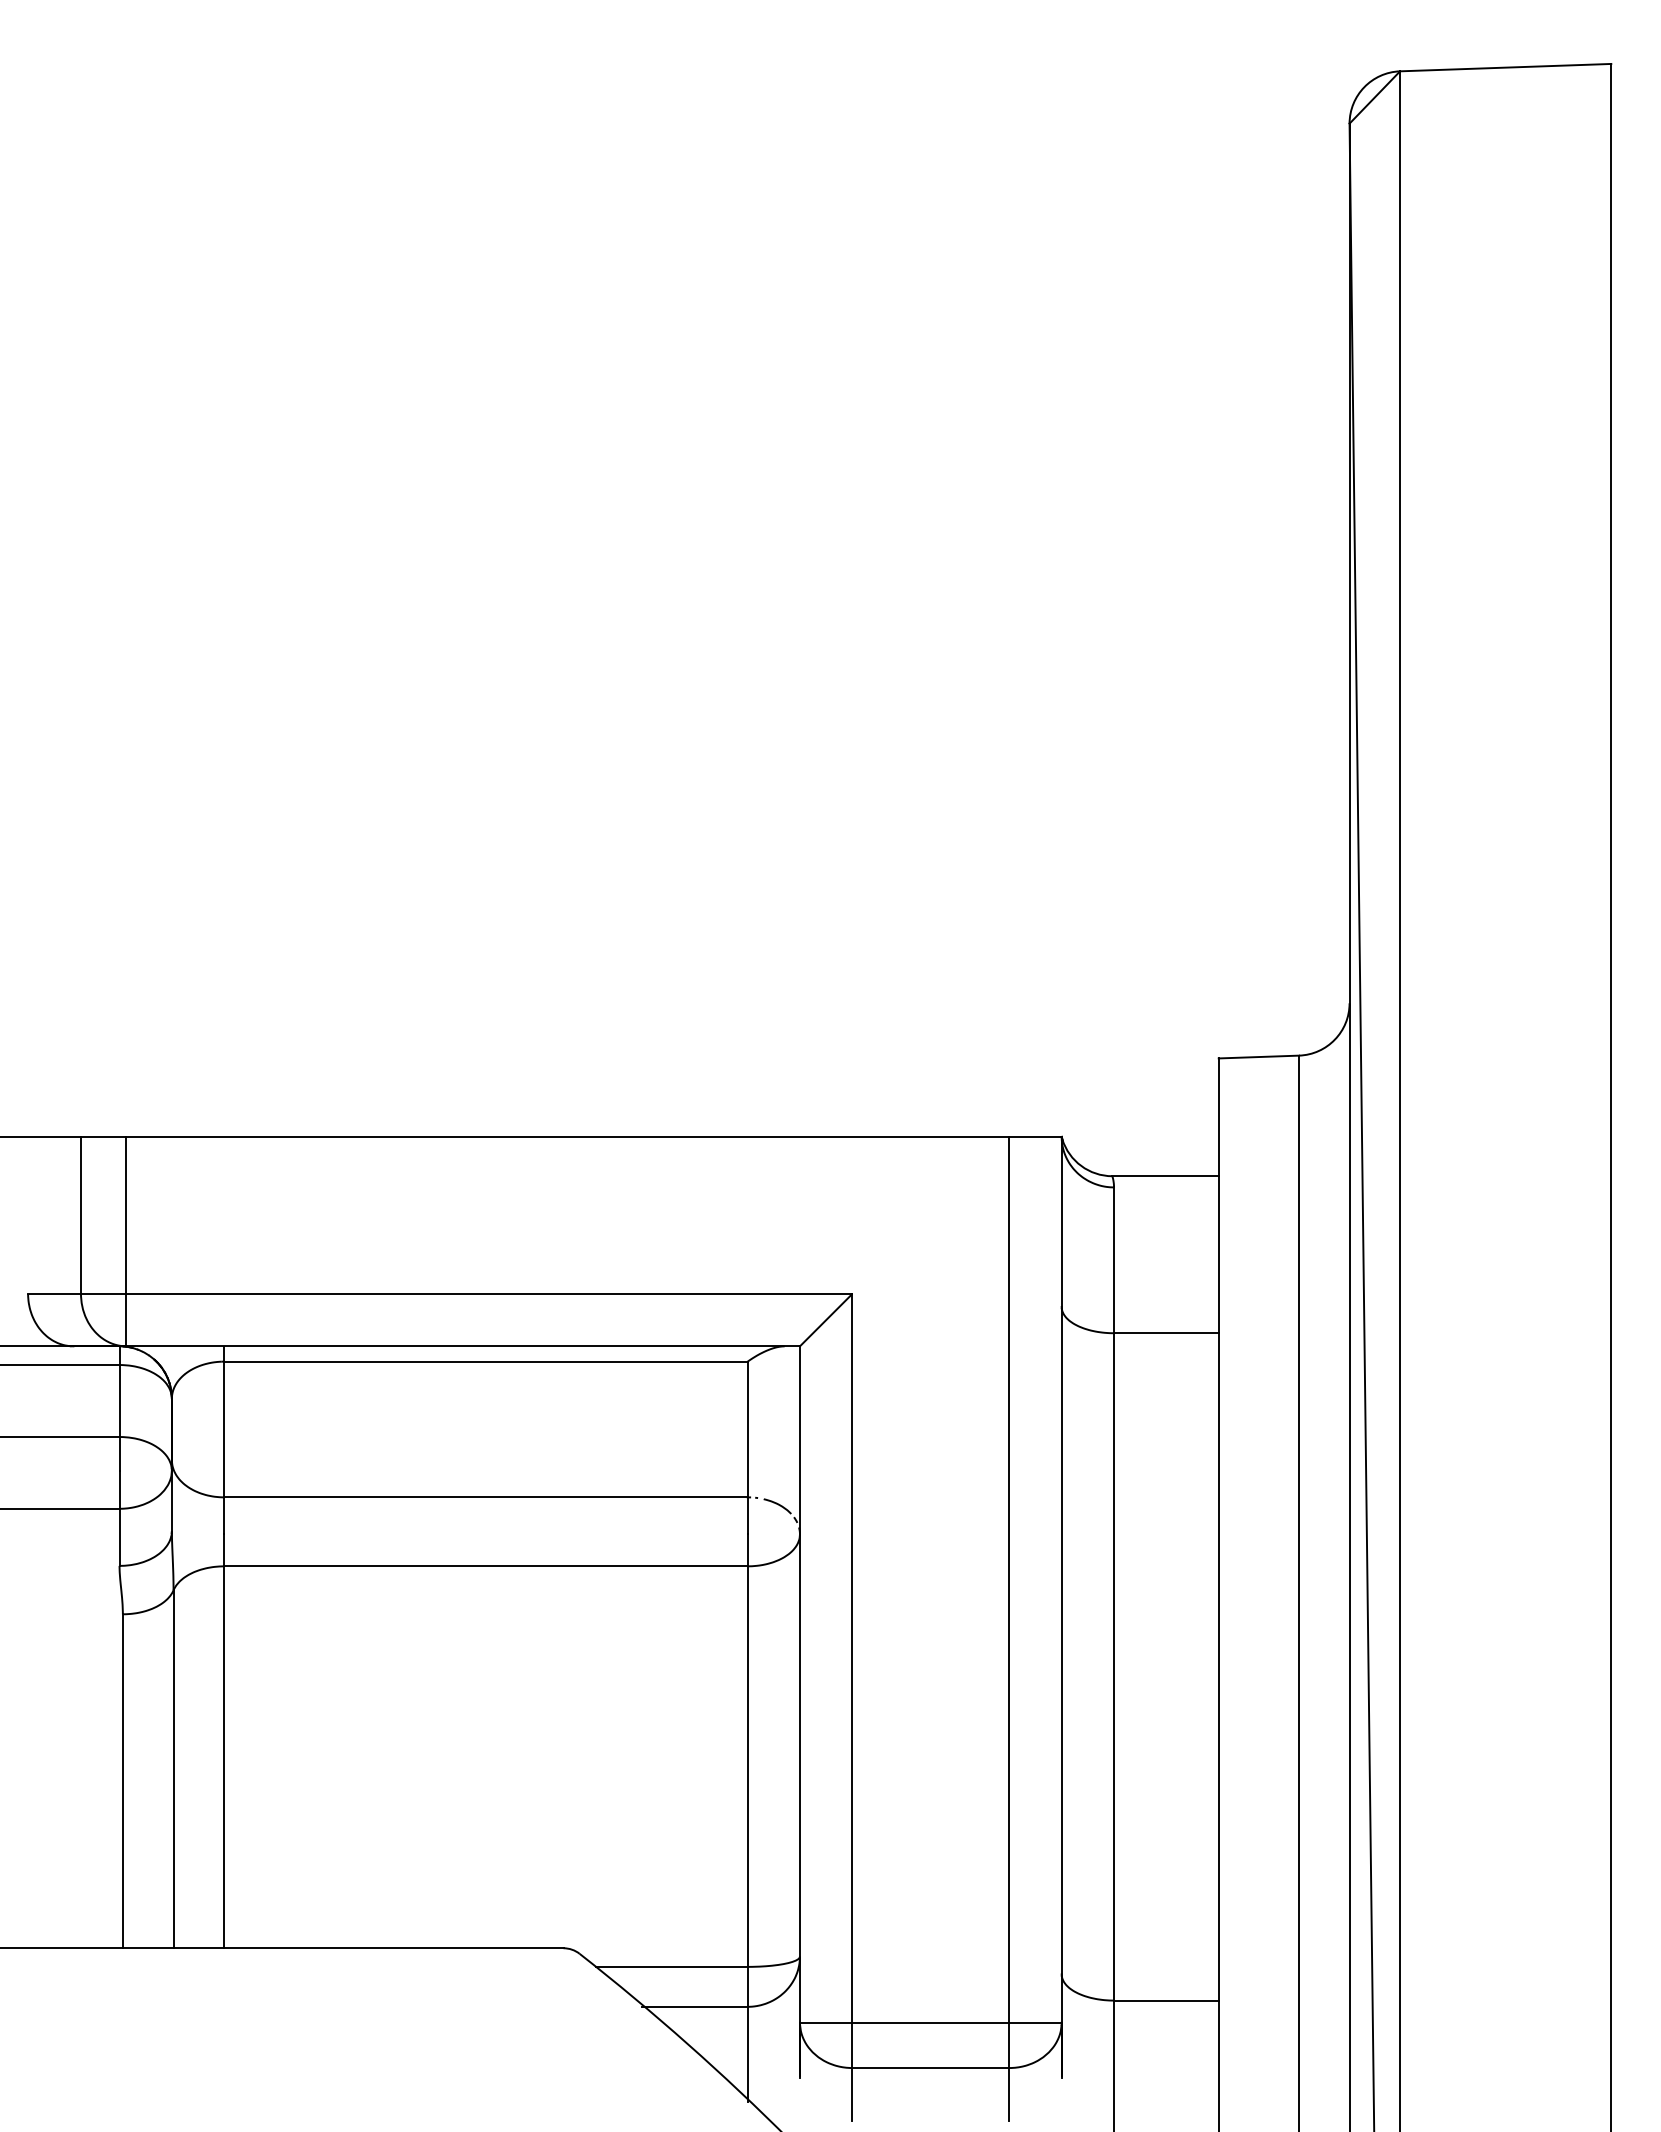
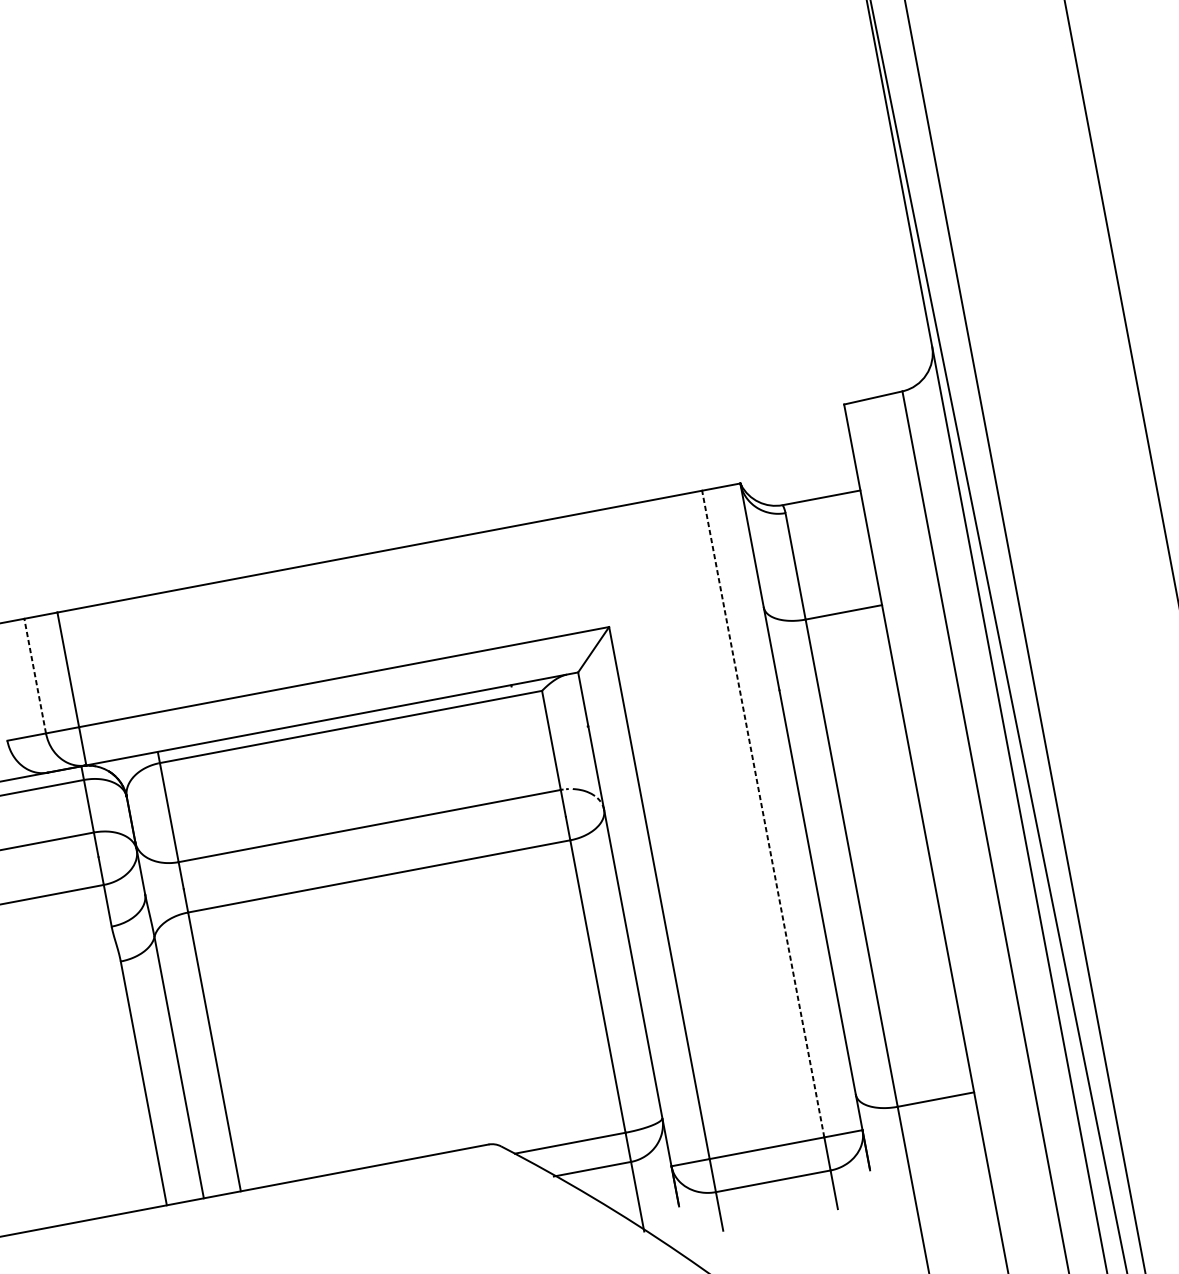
line: (80, 1215) -> (34, 676), solid -> dashed
line: (1009, 1579) -> (763, 813), solid -> dashed

